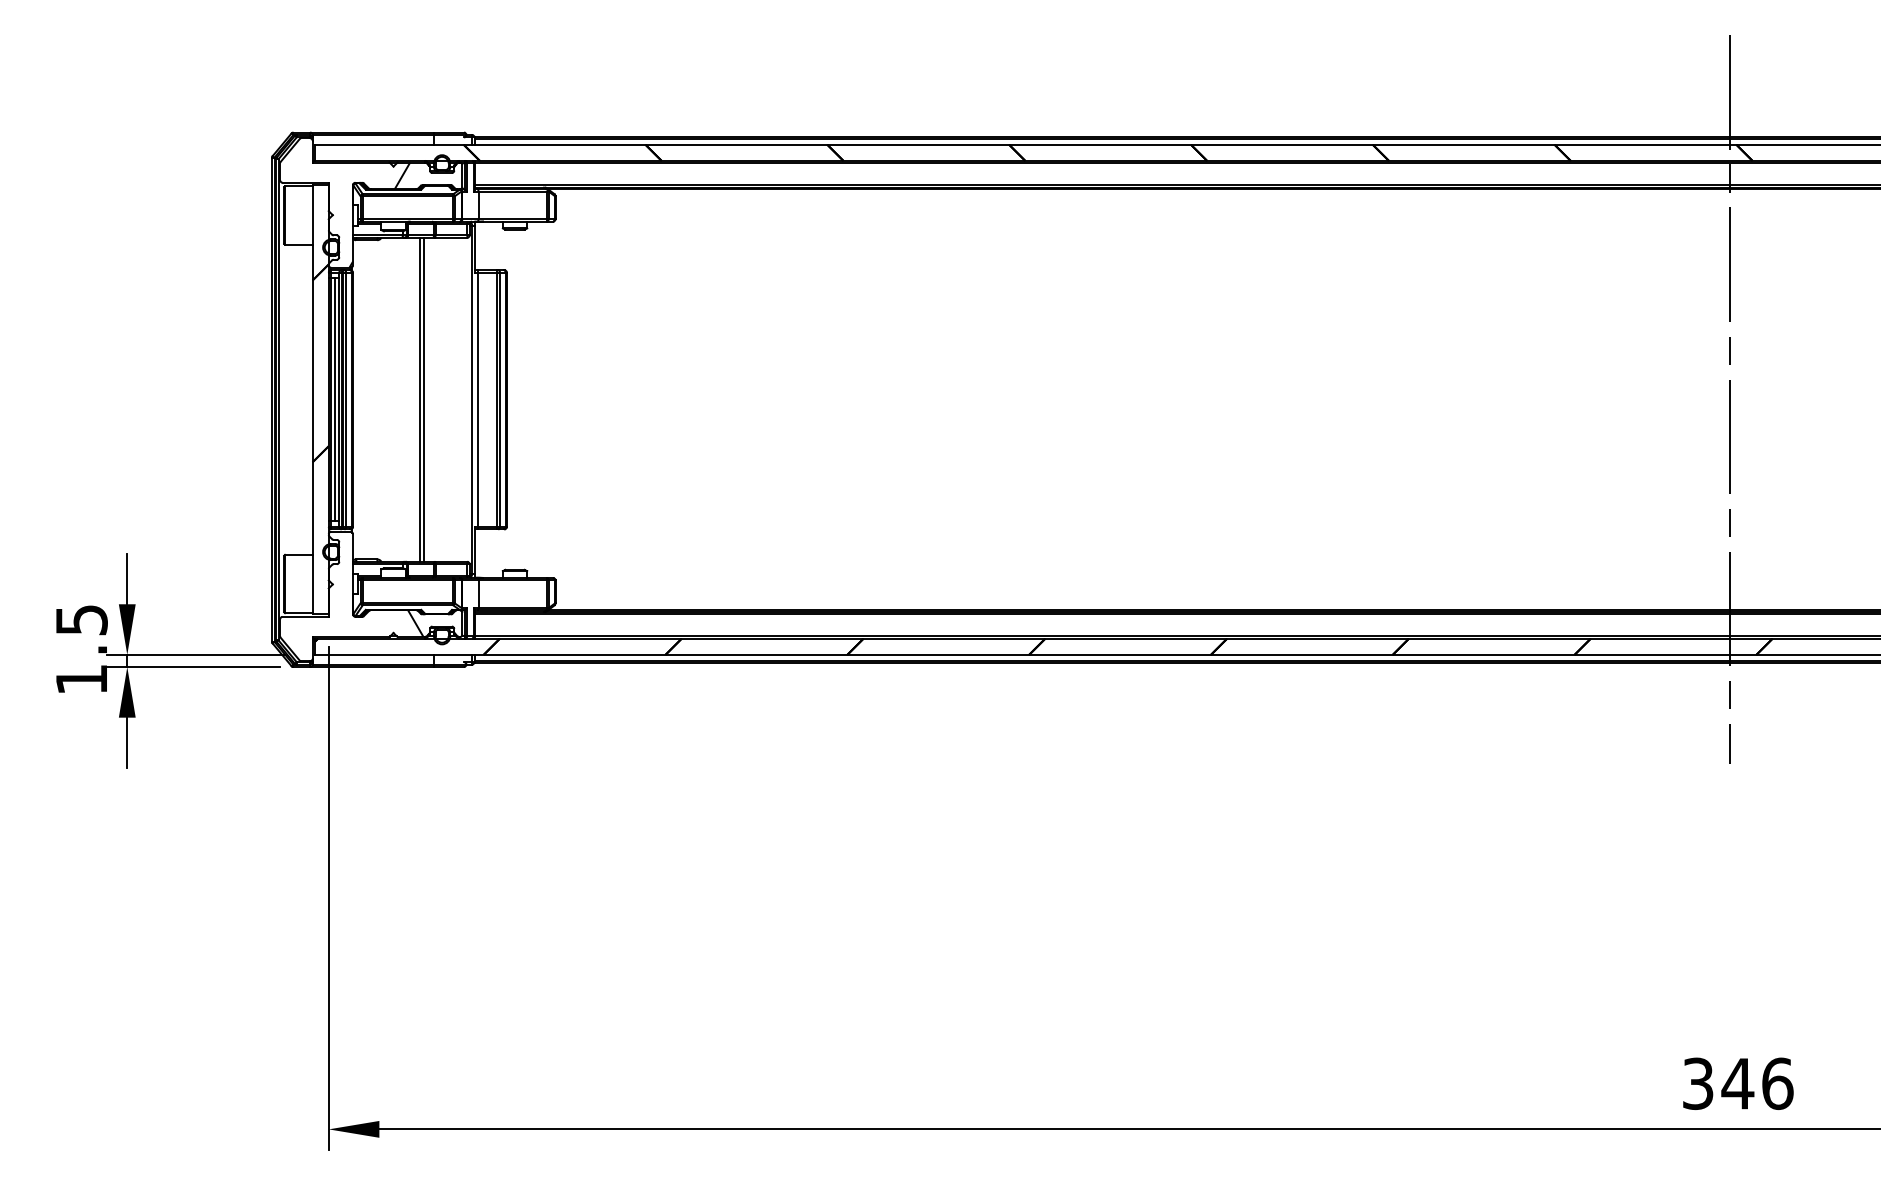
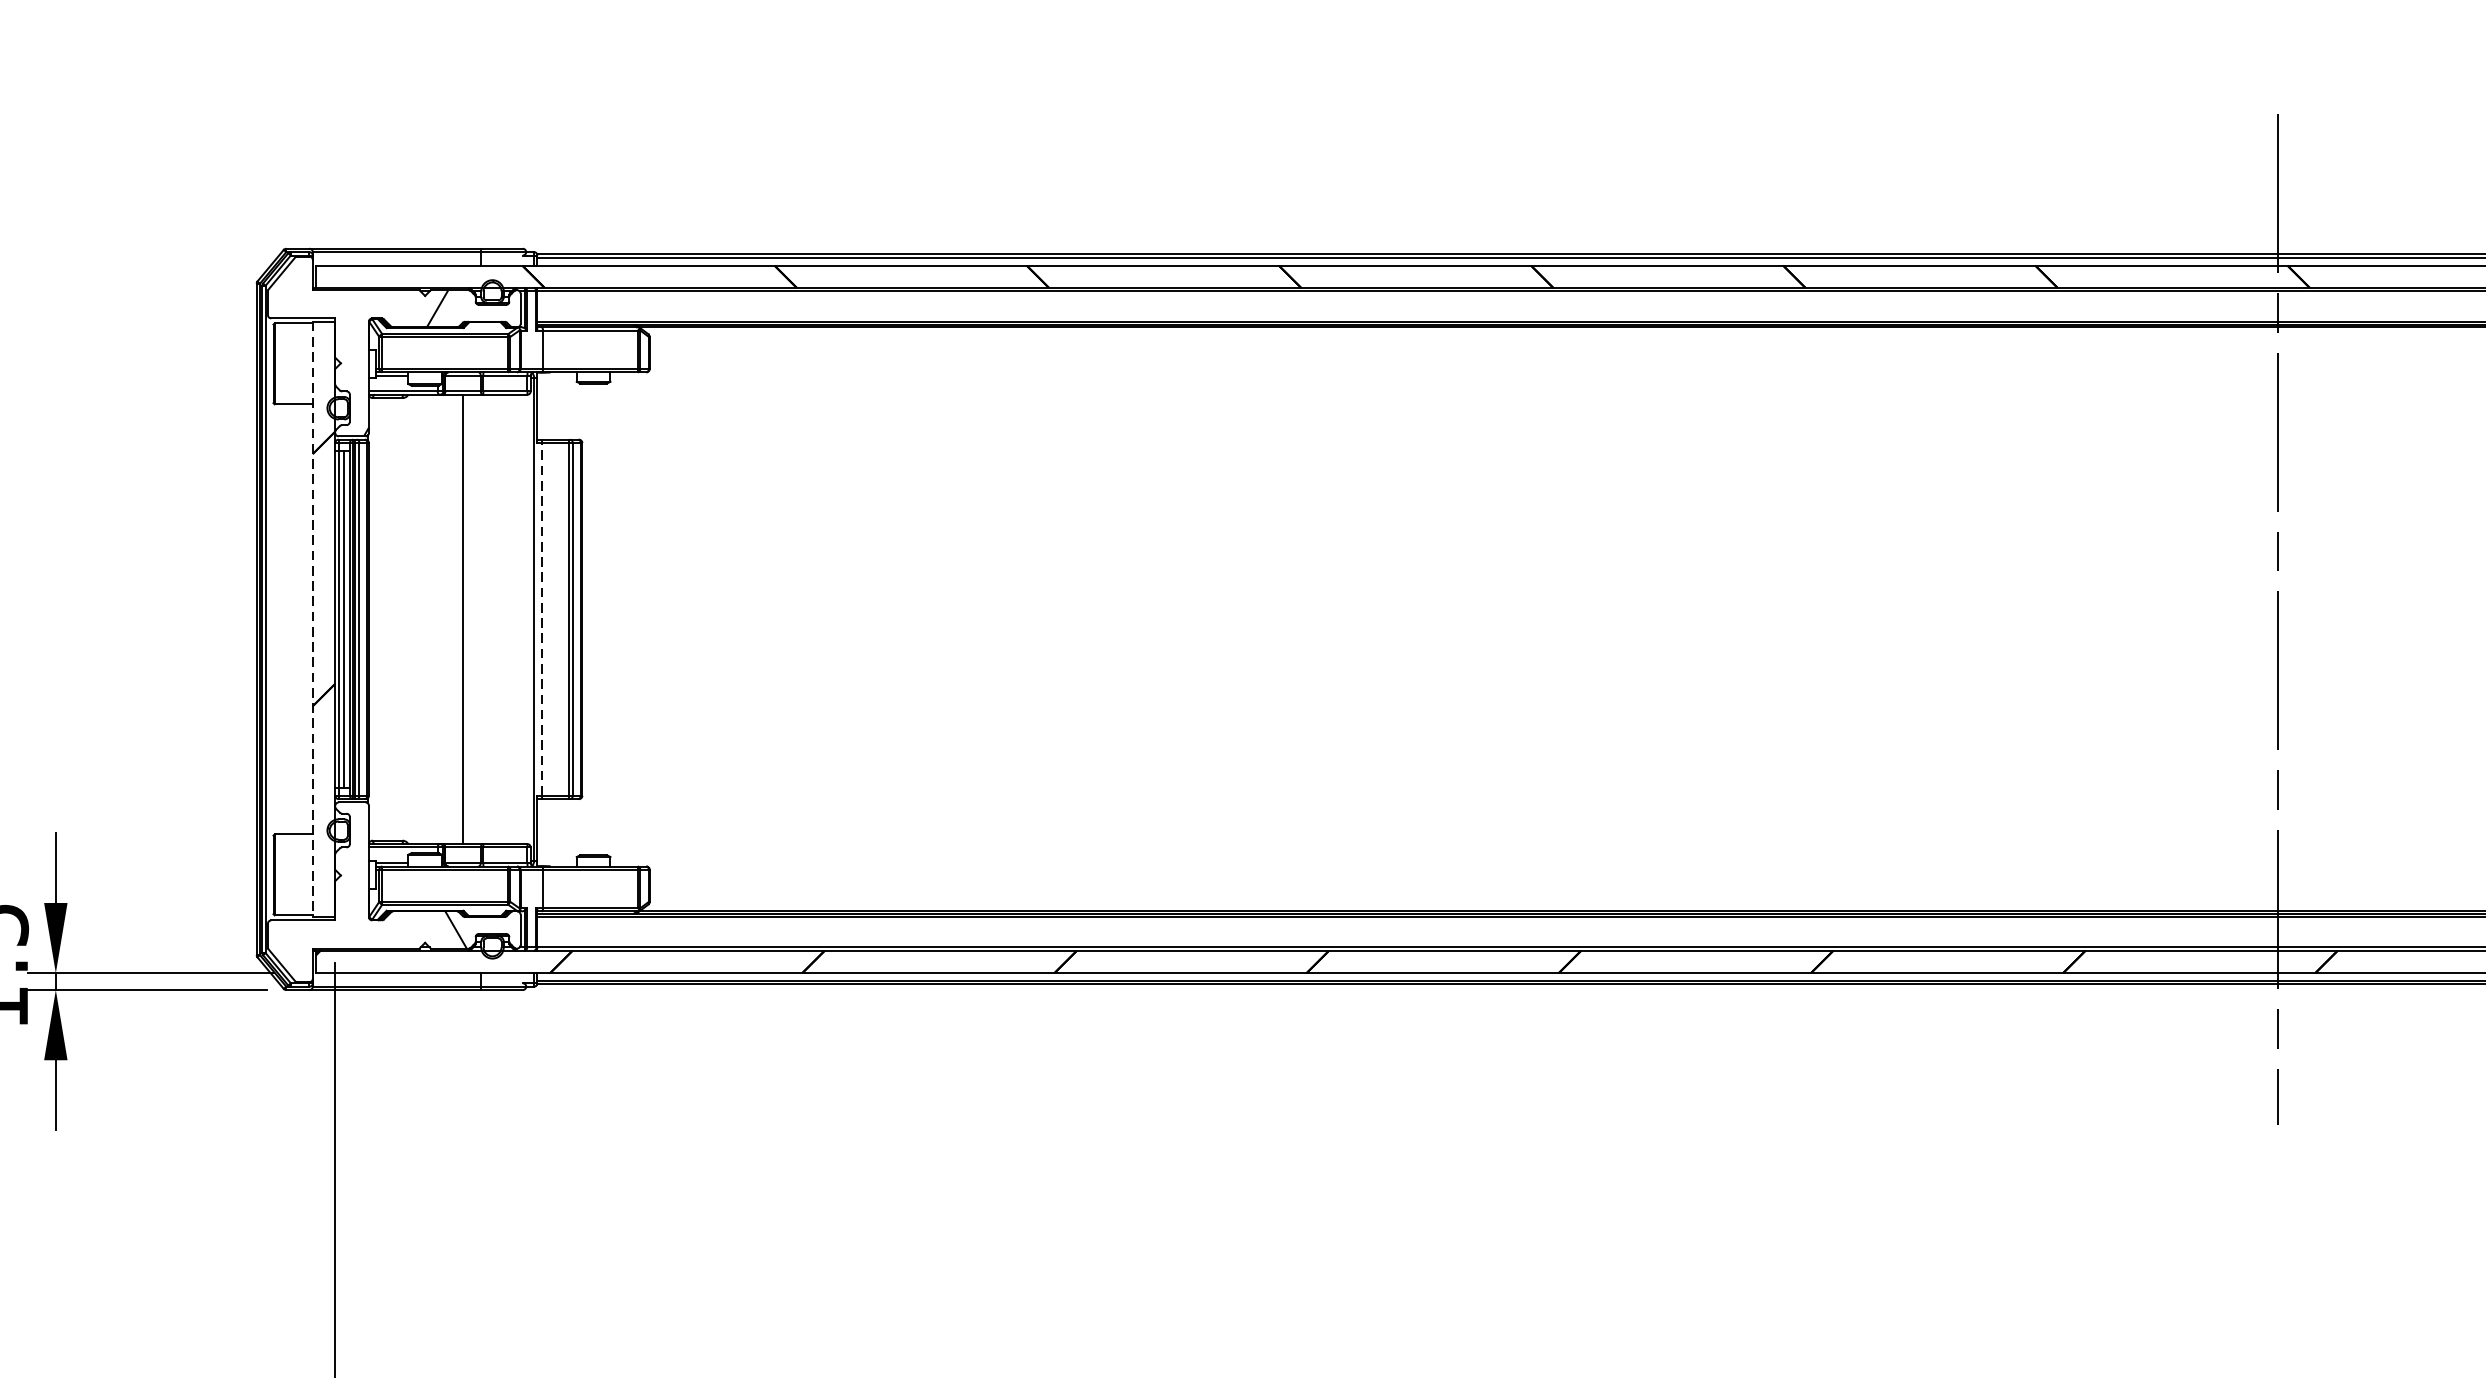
line: (312, 399) -> (312, 618), solid -> dashed
line: (423, 399) -> (466, 618), removed
line: (477, 399) -> (541, 618), solid -> dashed

